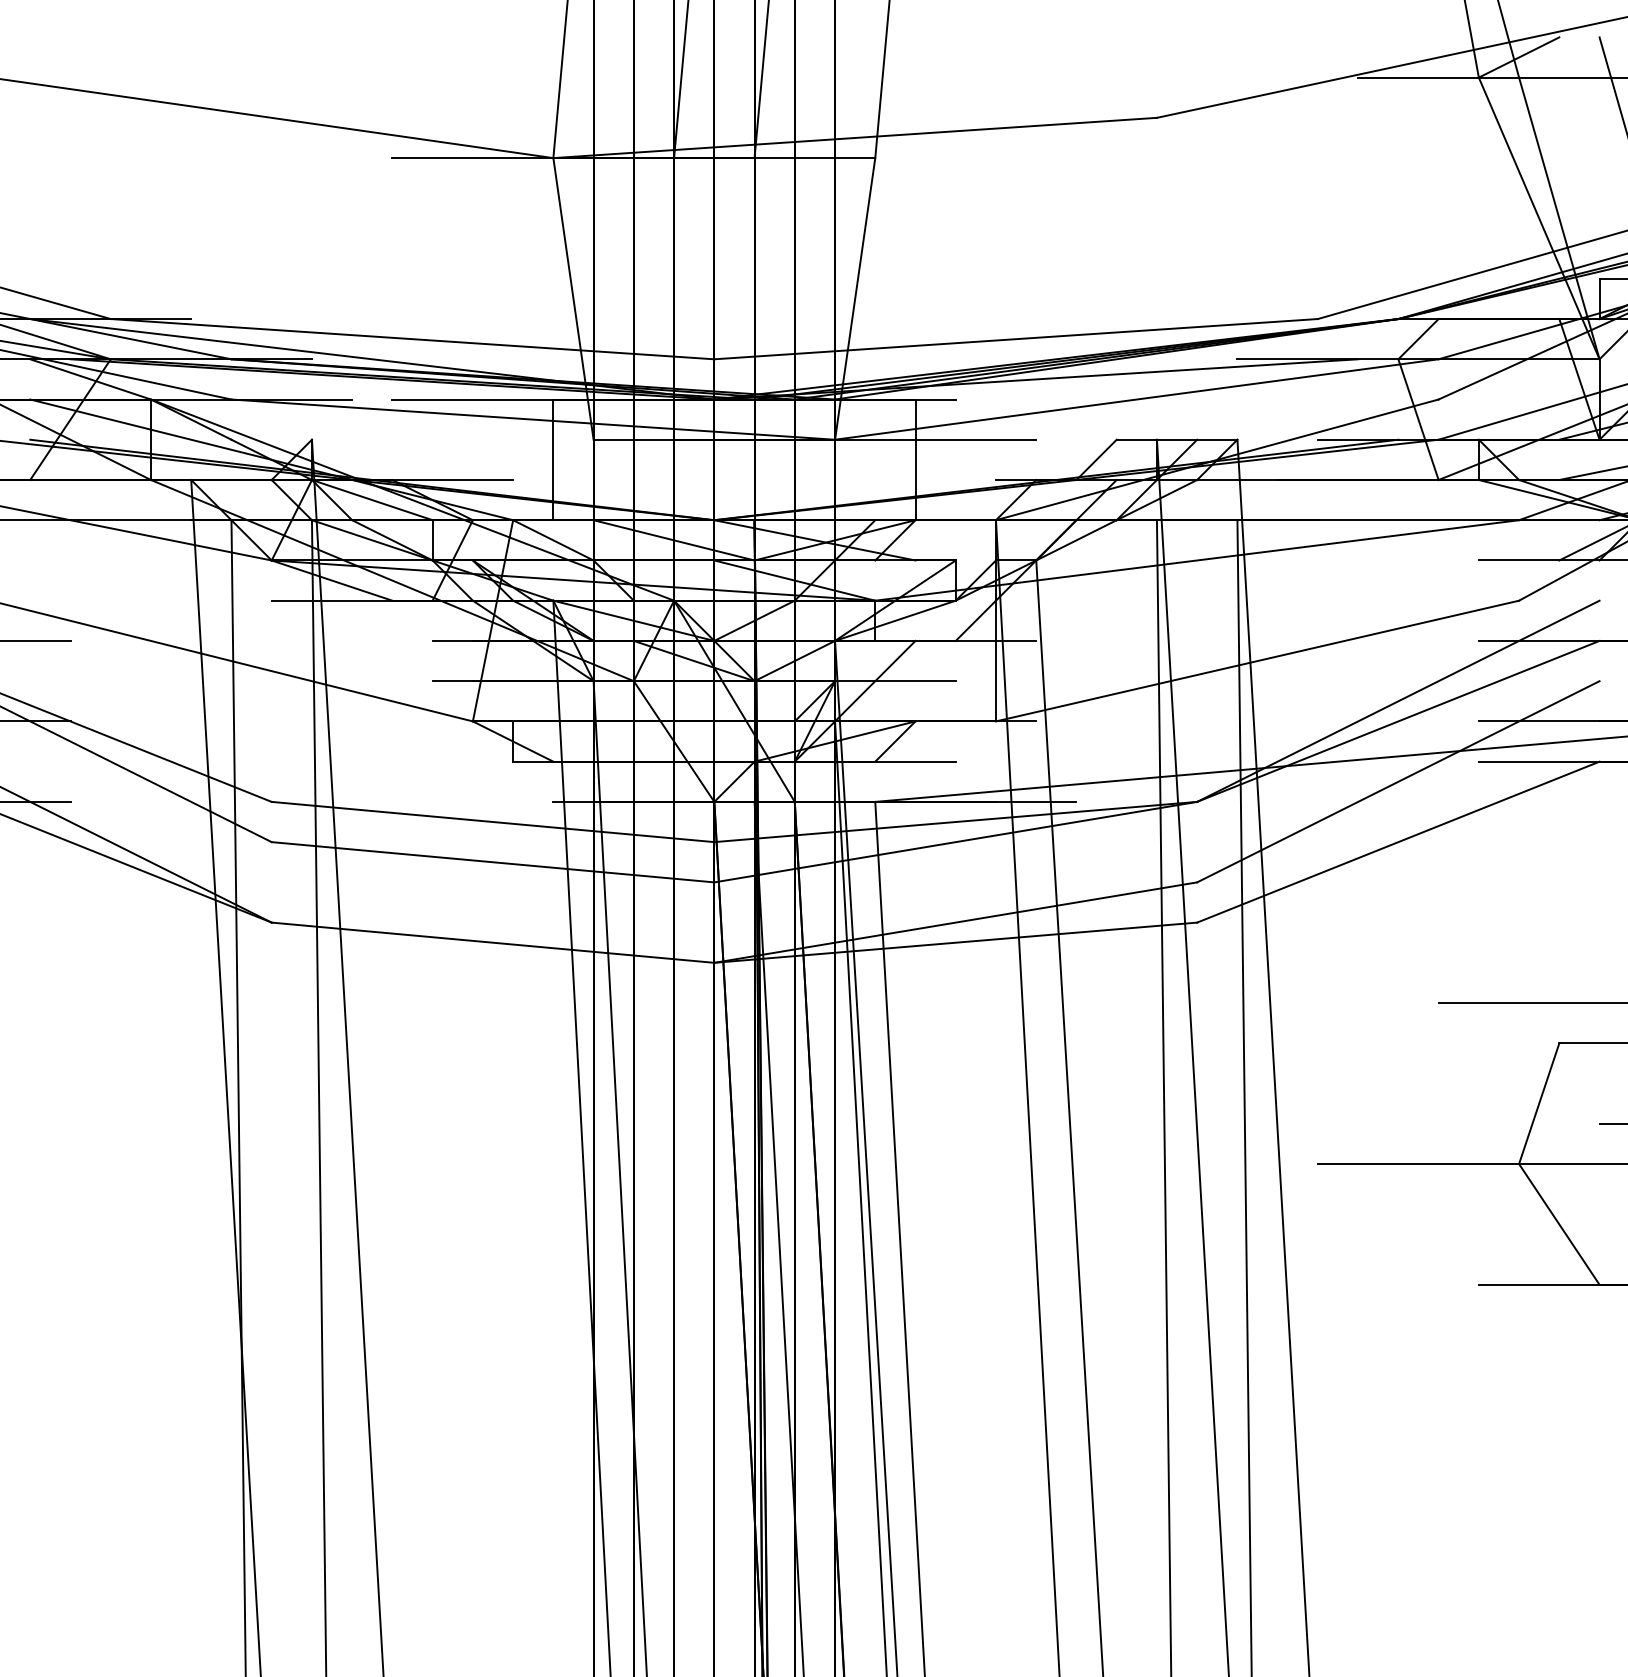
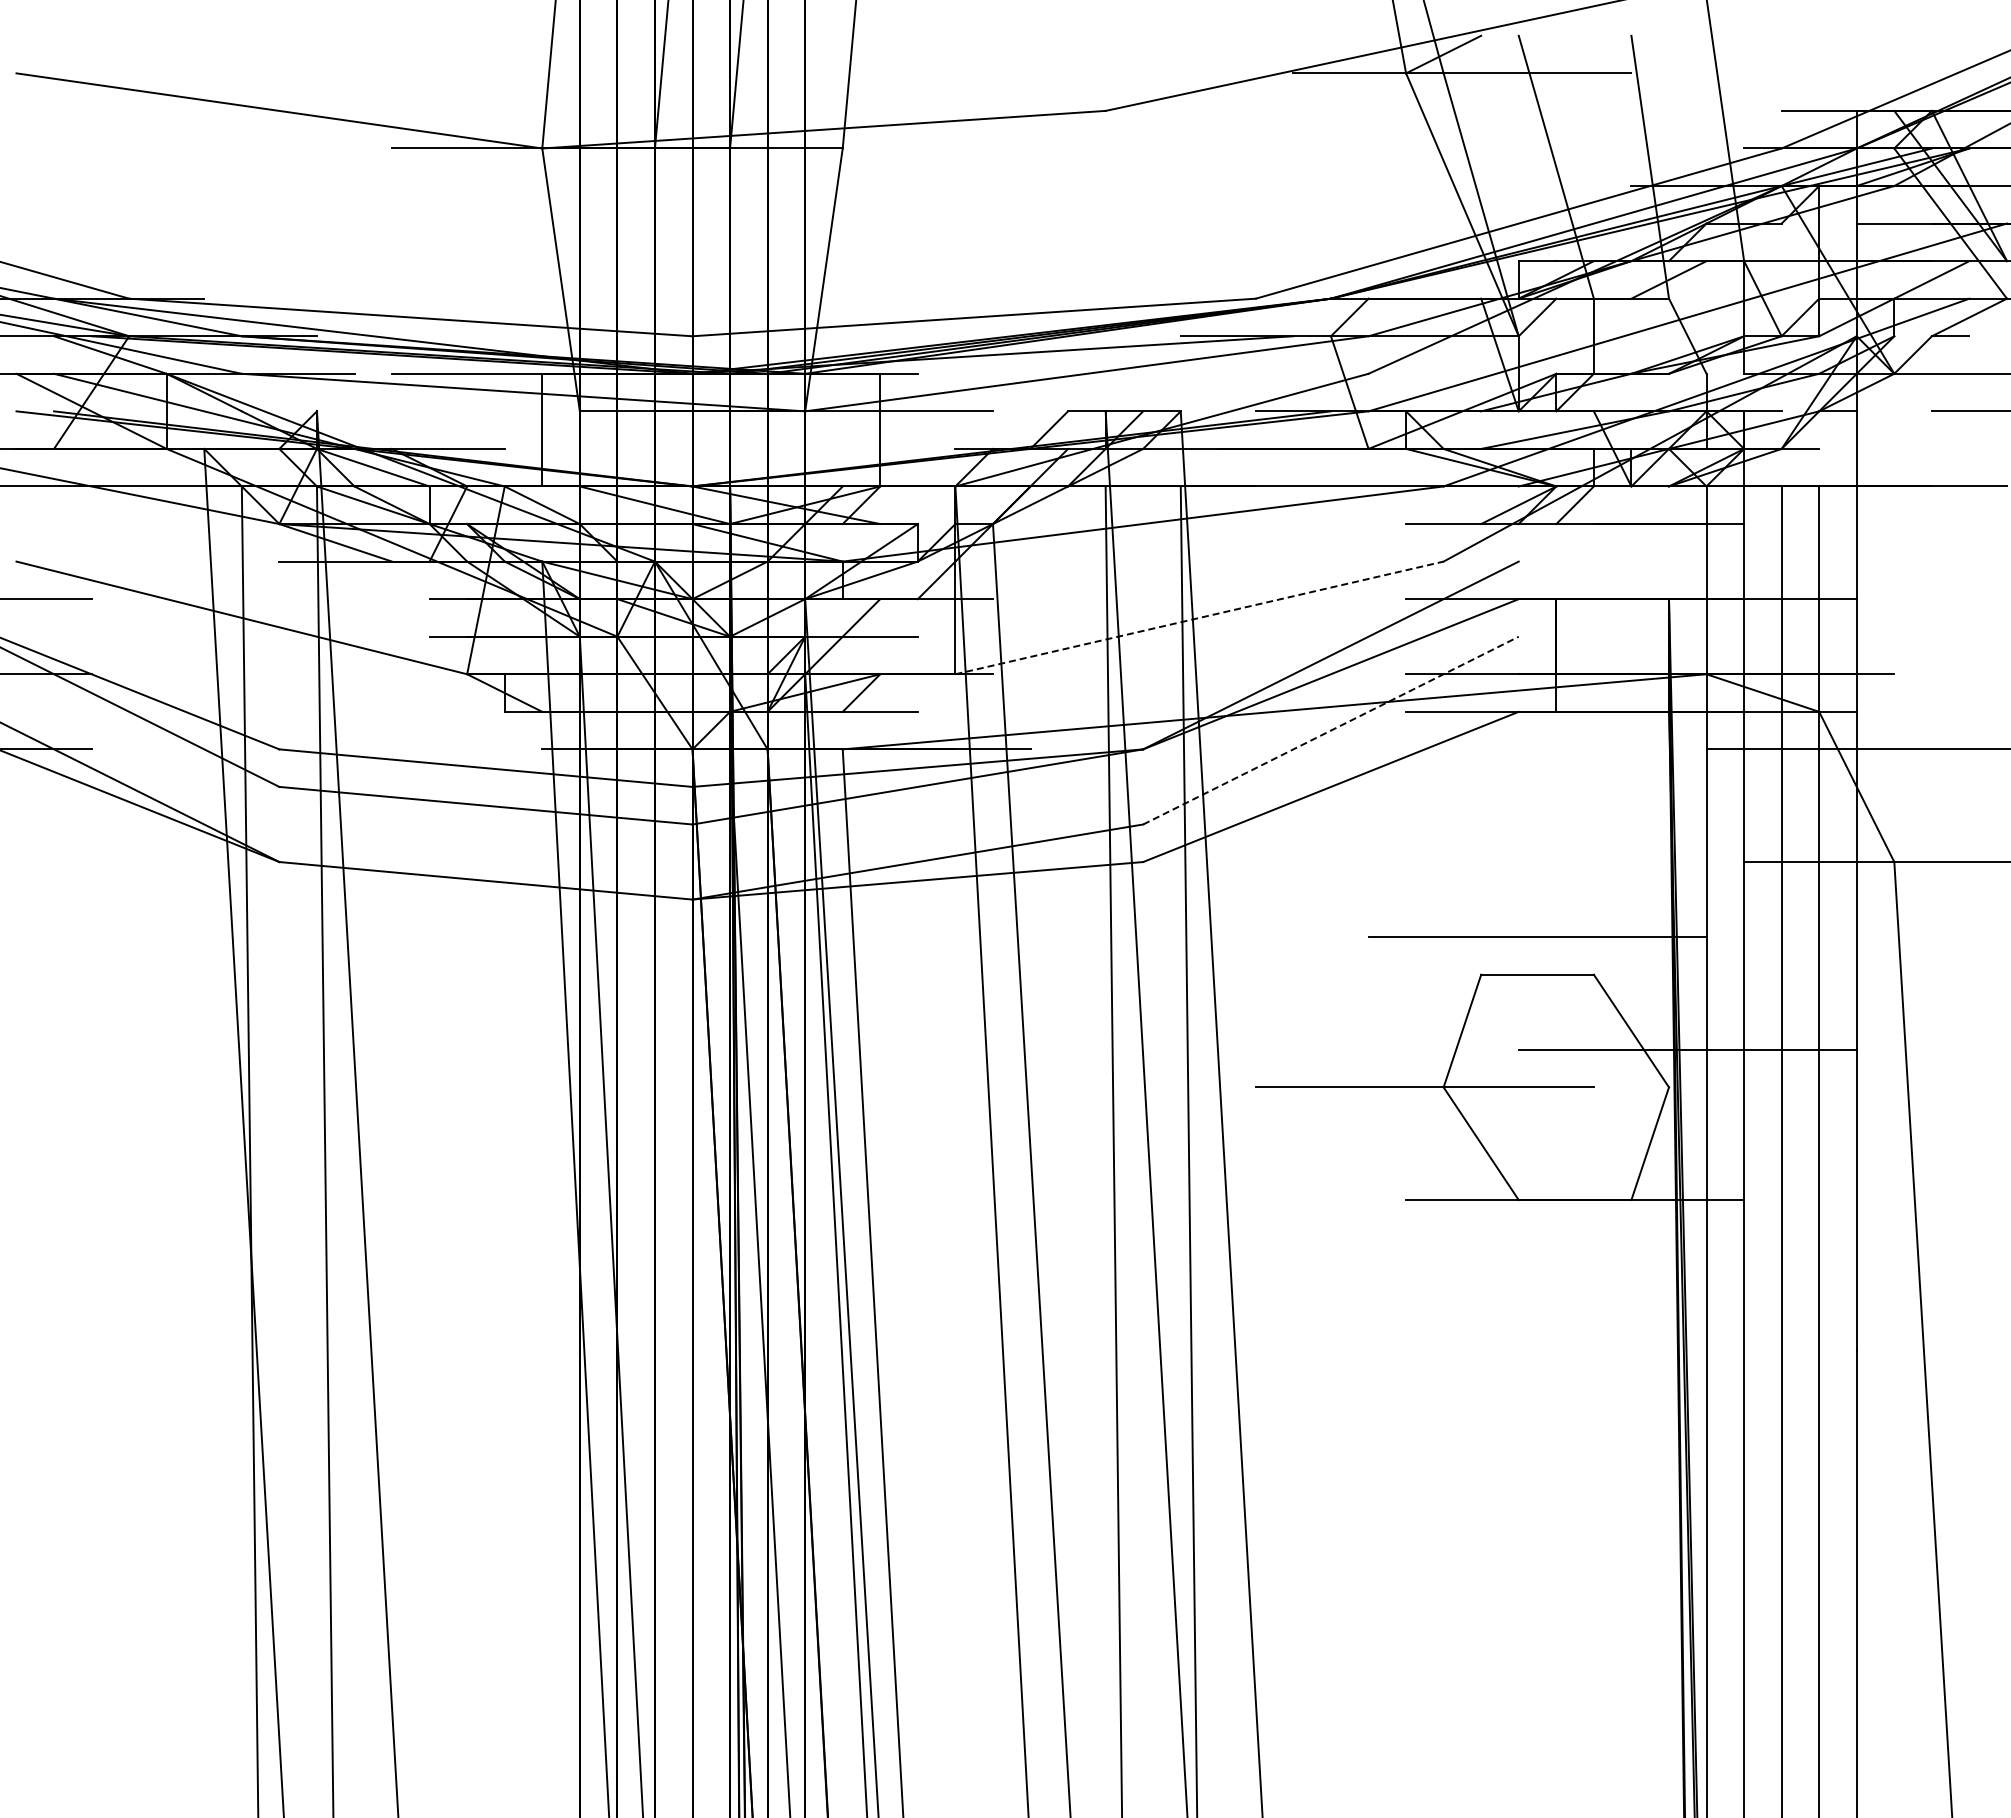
line: (1257, 660) -> (1199, 617), solid -> dashed
line: (1397, 781) -> (1330, 730), solid -> dashed

